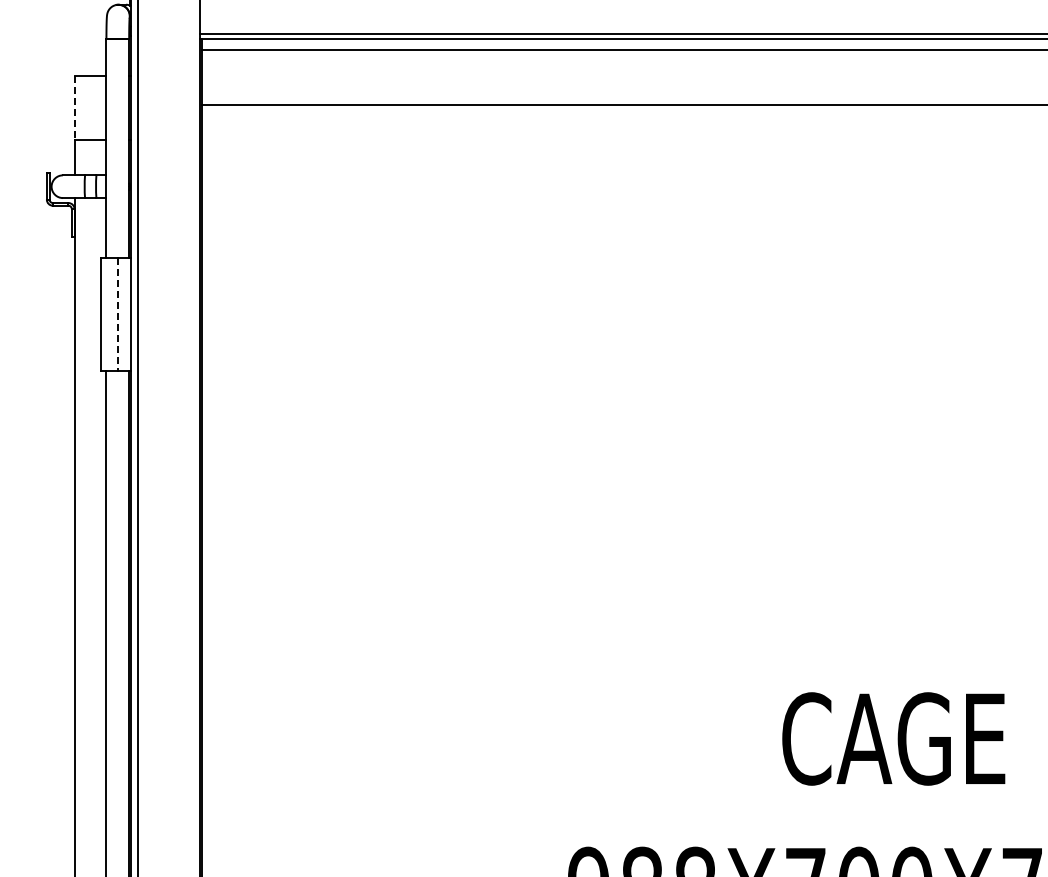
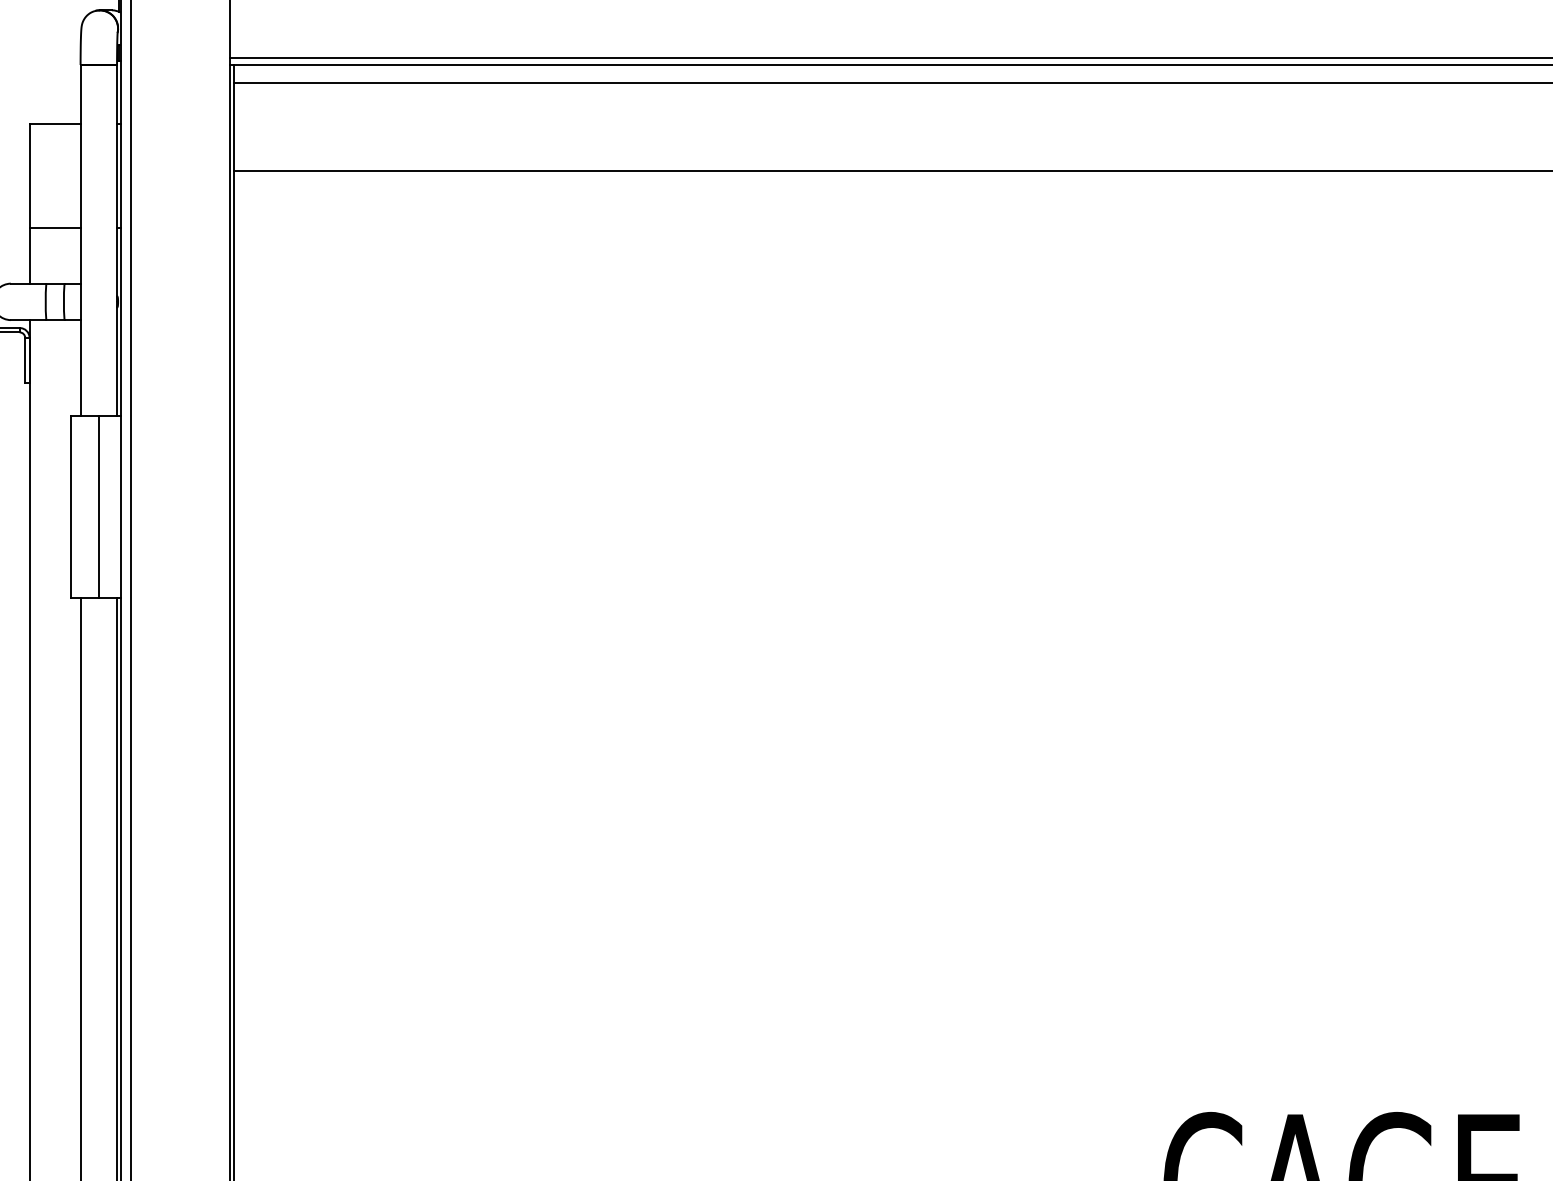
line: (74, 108) -> (29, 176), dashed -> solid
line: (117, 314) -> (98, 506), dashed -> solid

